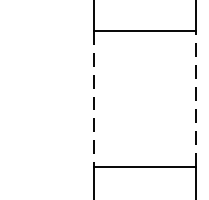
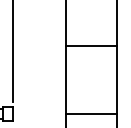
line: (196, 98) -> (117, 79), dashed -> solid
line: (93, 100) -> (65, 80), dashed -> solid

